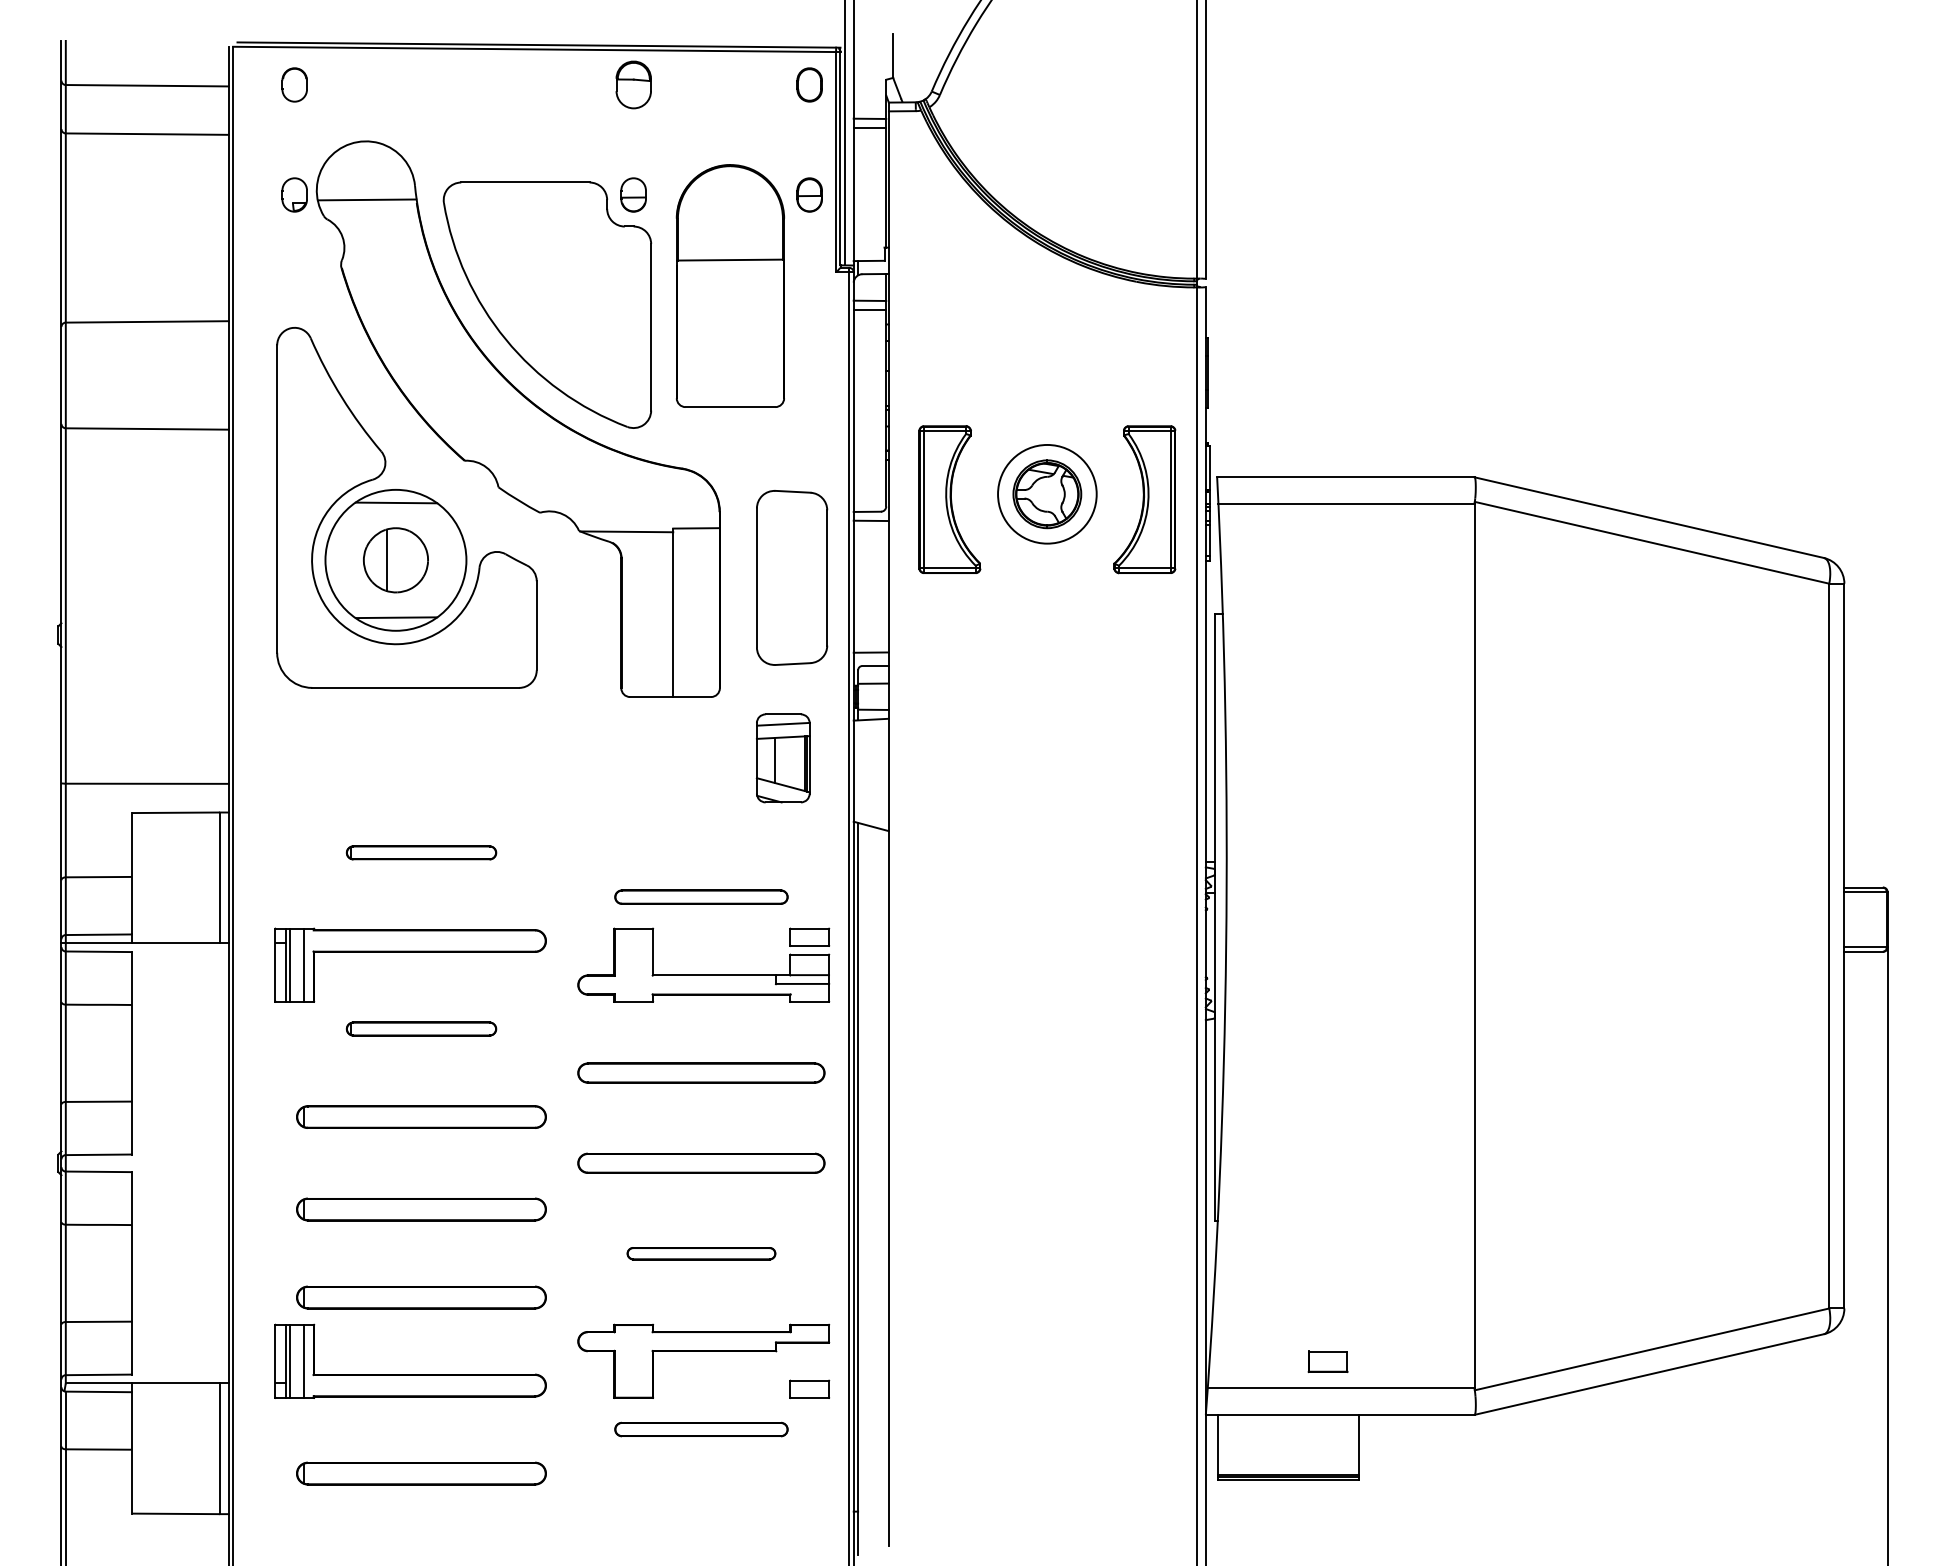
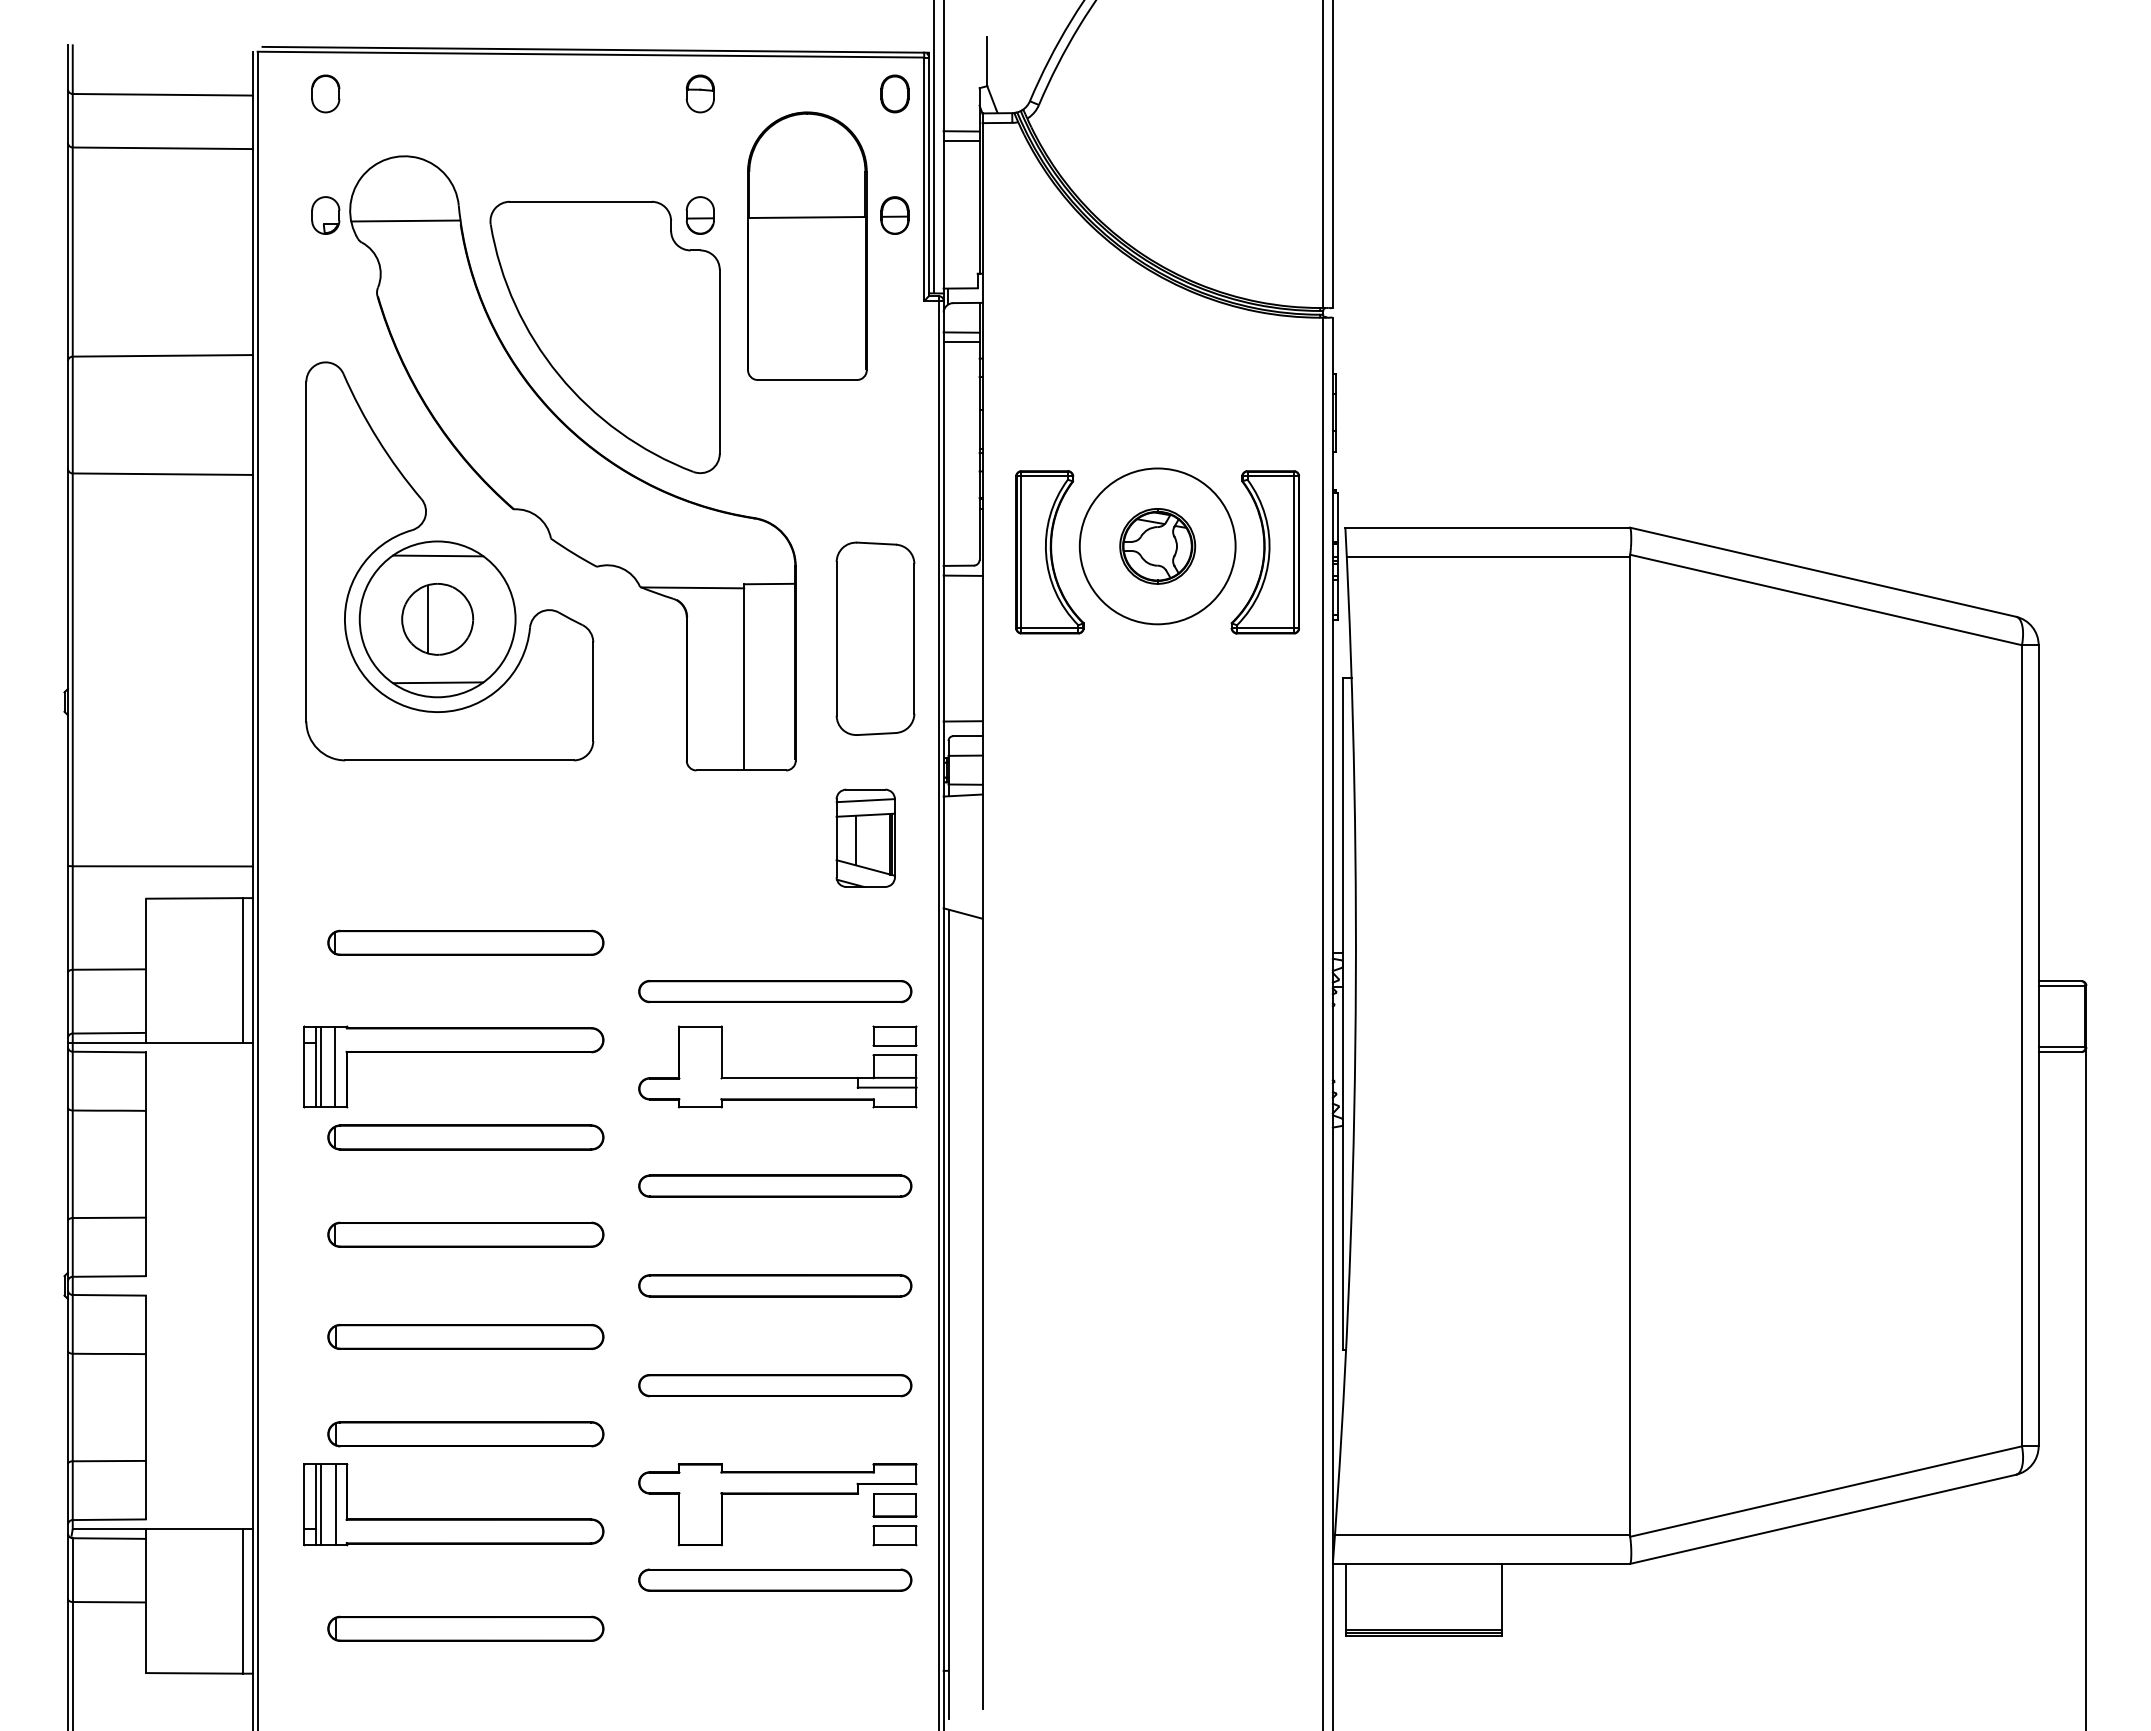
part: (632, 84) -> (699, 93), size x0.71
part: (730, 285) -> (807, 245), moved
circle: (1047, 494) -> (1157, 546), size x1.43
part: (421, 852) -> (465, 942), size x1.67
part: (701, 896) -> (775, 991), size x1.43
part: (421, 1029) -> (465, 1137), size x1.67
part: (701, 1253) -> (775, 1385), size x1.67
part: (1327, 1362) -> (894, 1505), moved
part: (701, 1428) -> (775, 1579), size x1.43

